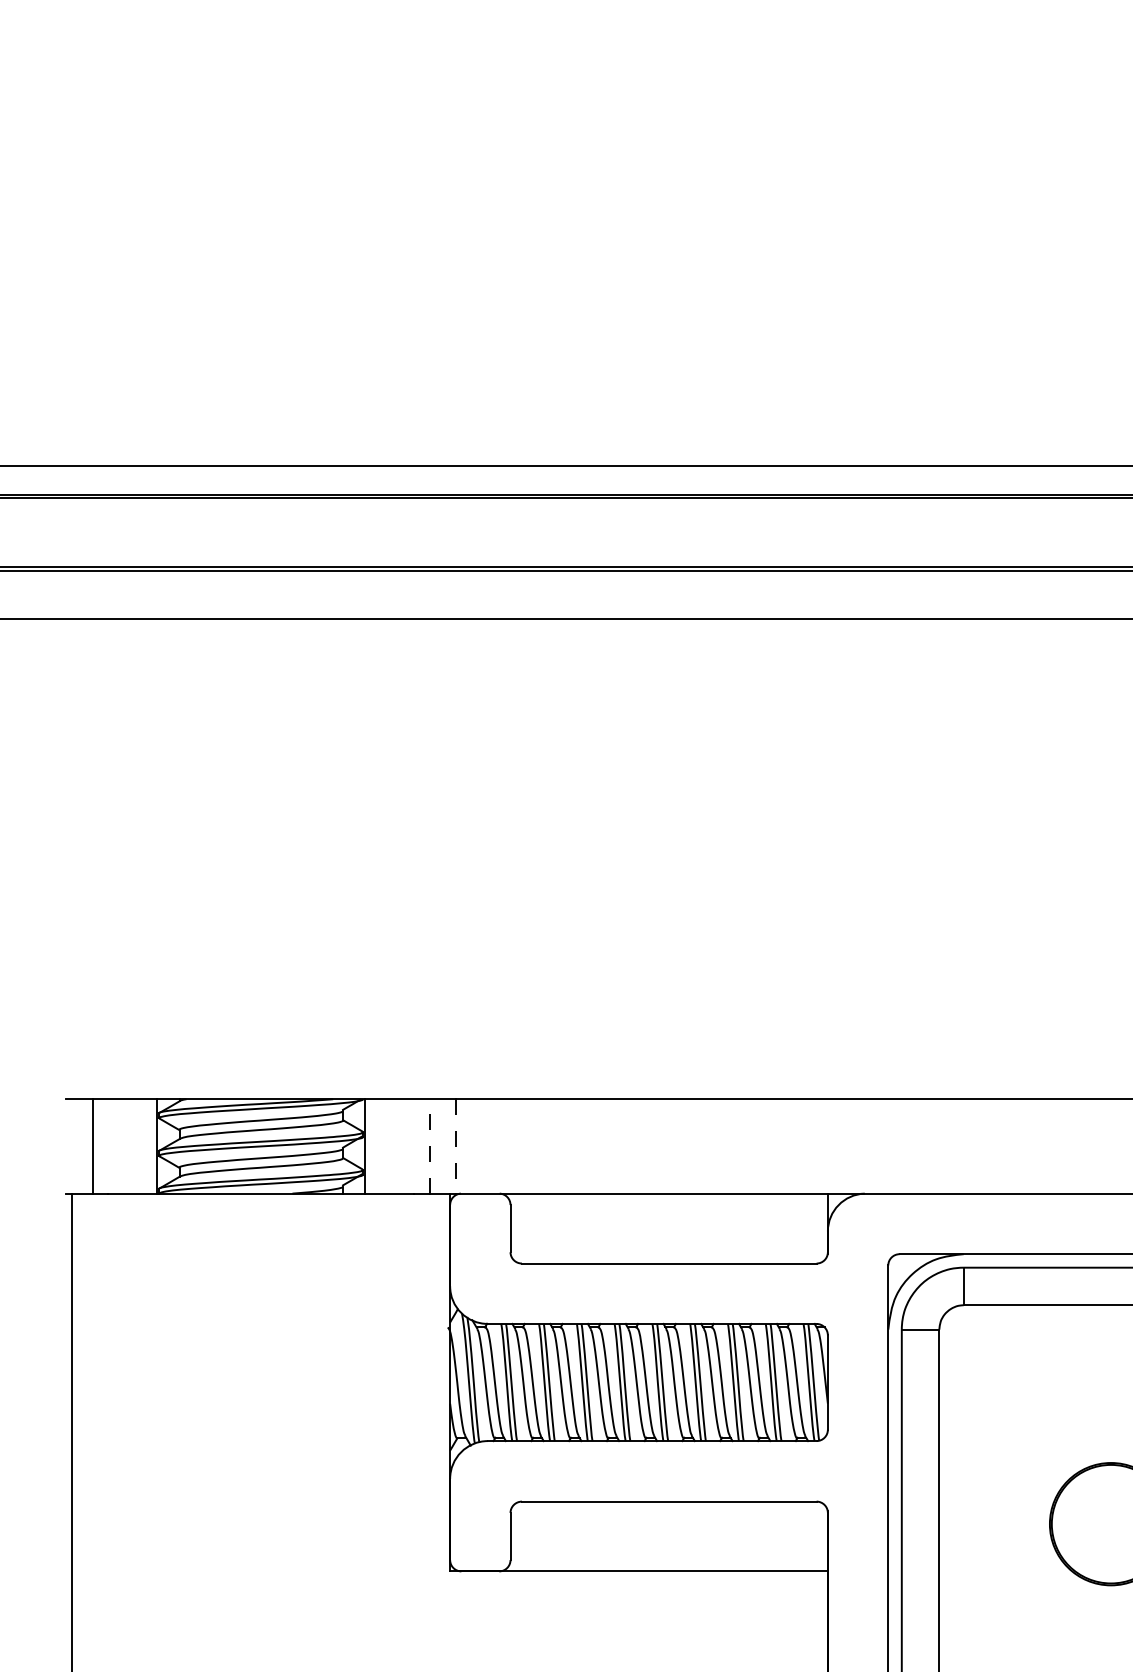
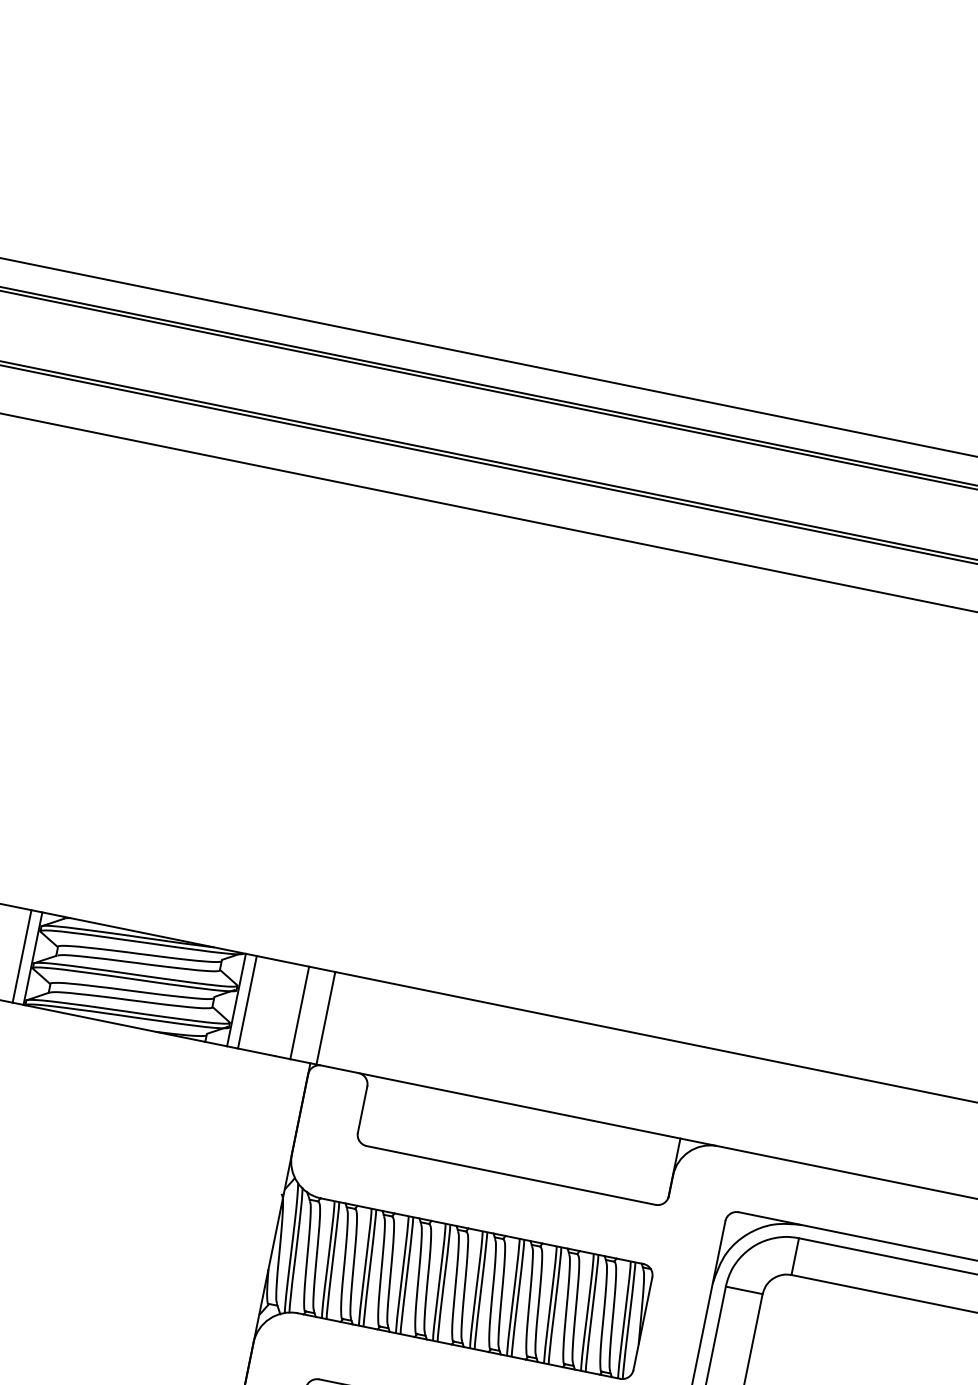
line: (429, 1145) -> (299, 1012), dashed -> solid
line: (146, 1146) -> (22, 956), added
line: (376, 1146) -> (247, 1002), added
line: (456, 1146) -> (326, 1018), dashed -> solid

